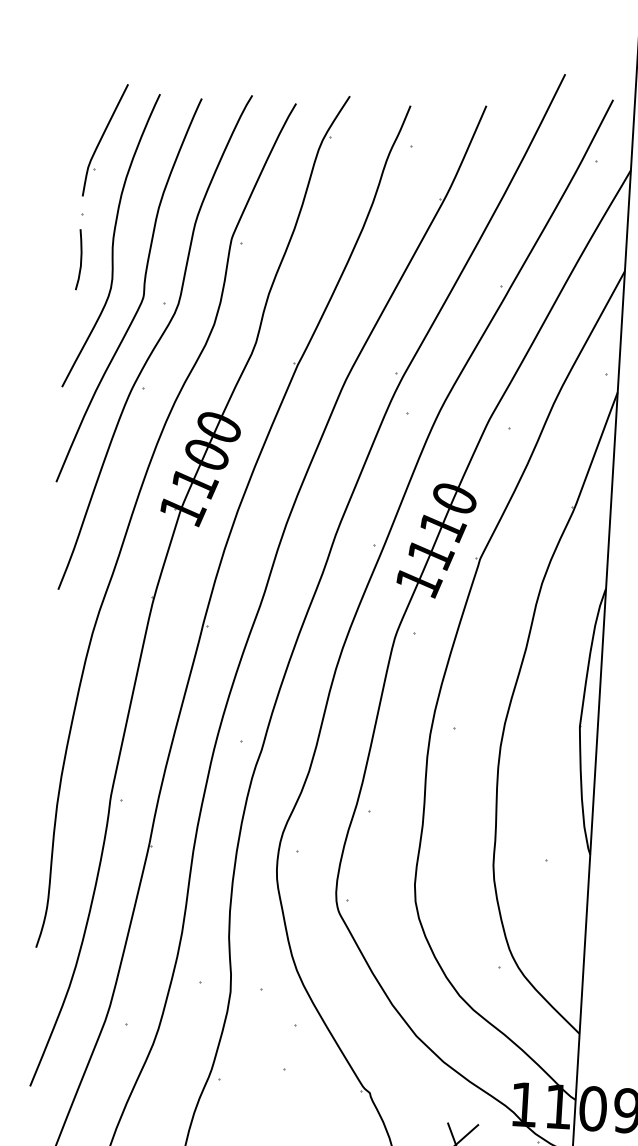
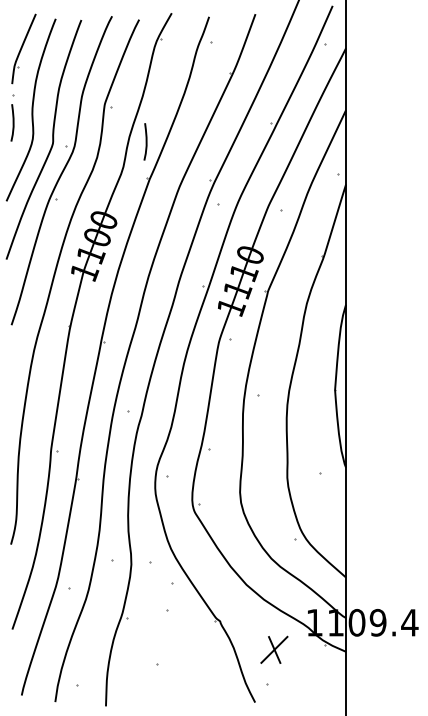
curve: (294, 302) -> (145, 141), added

